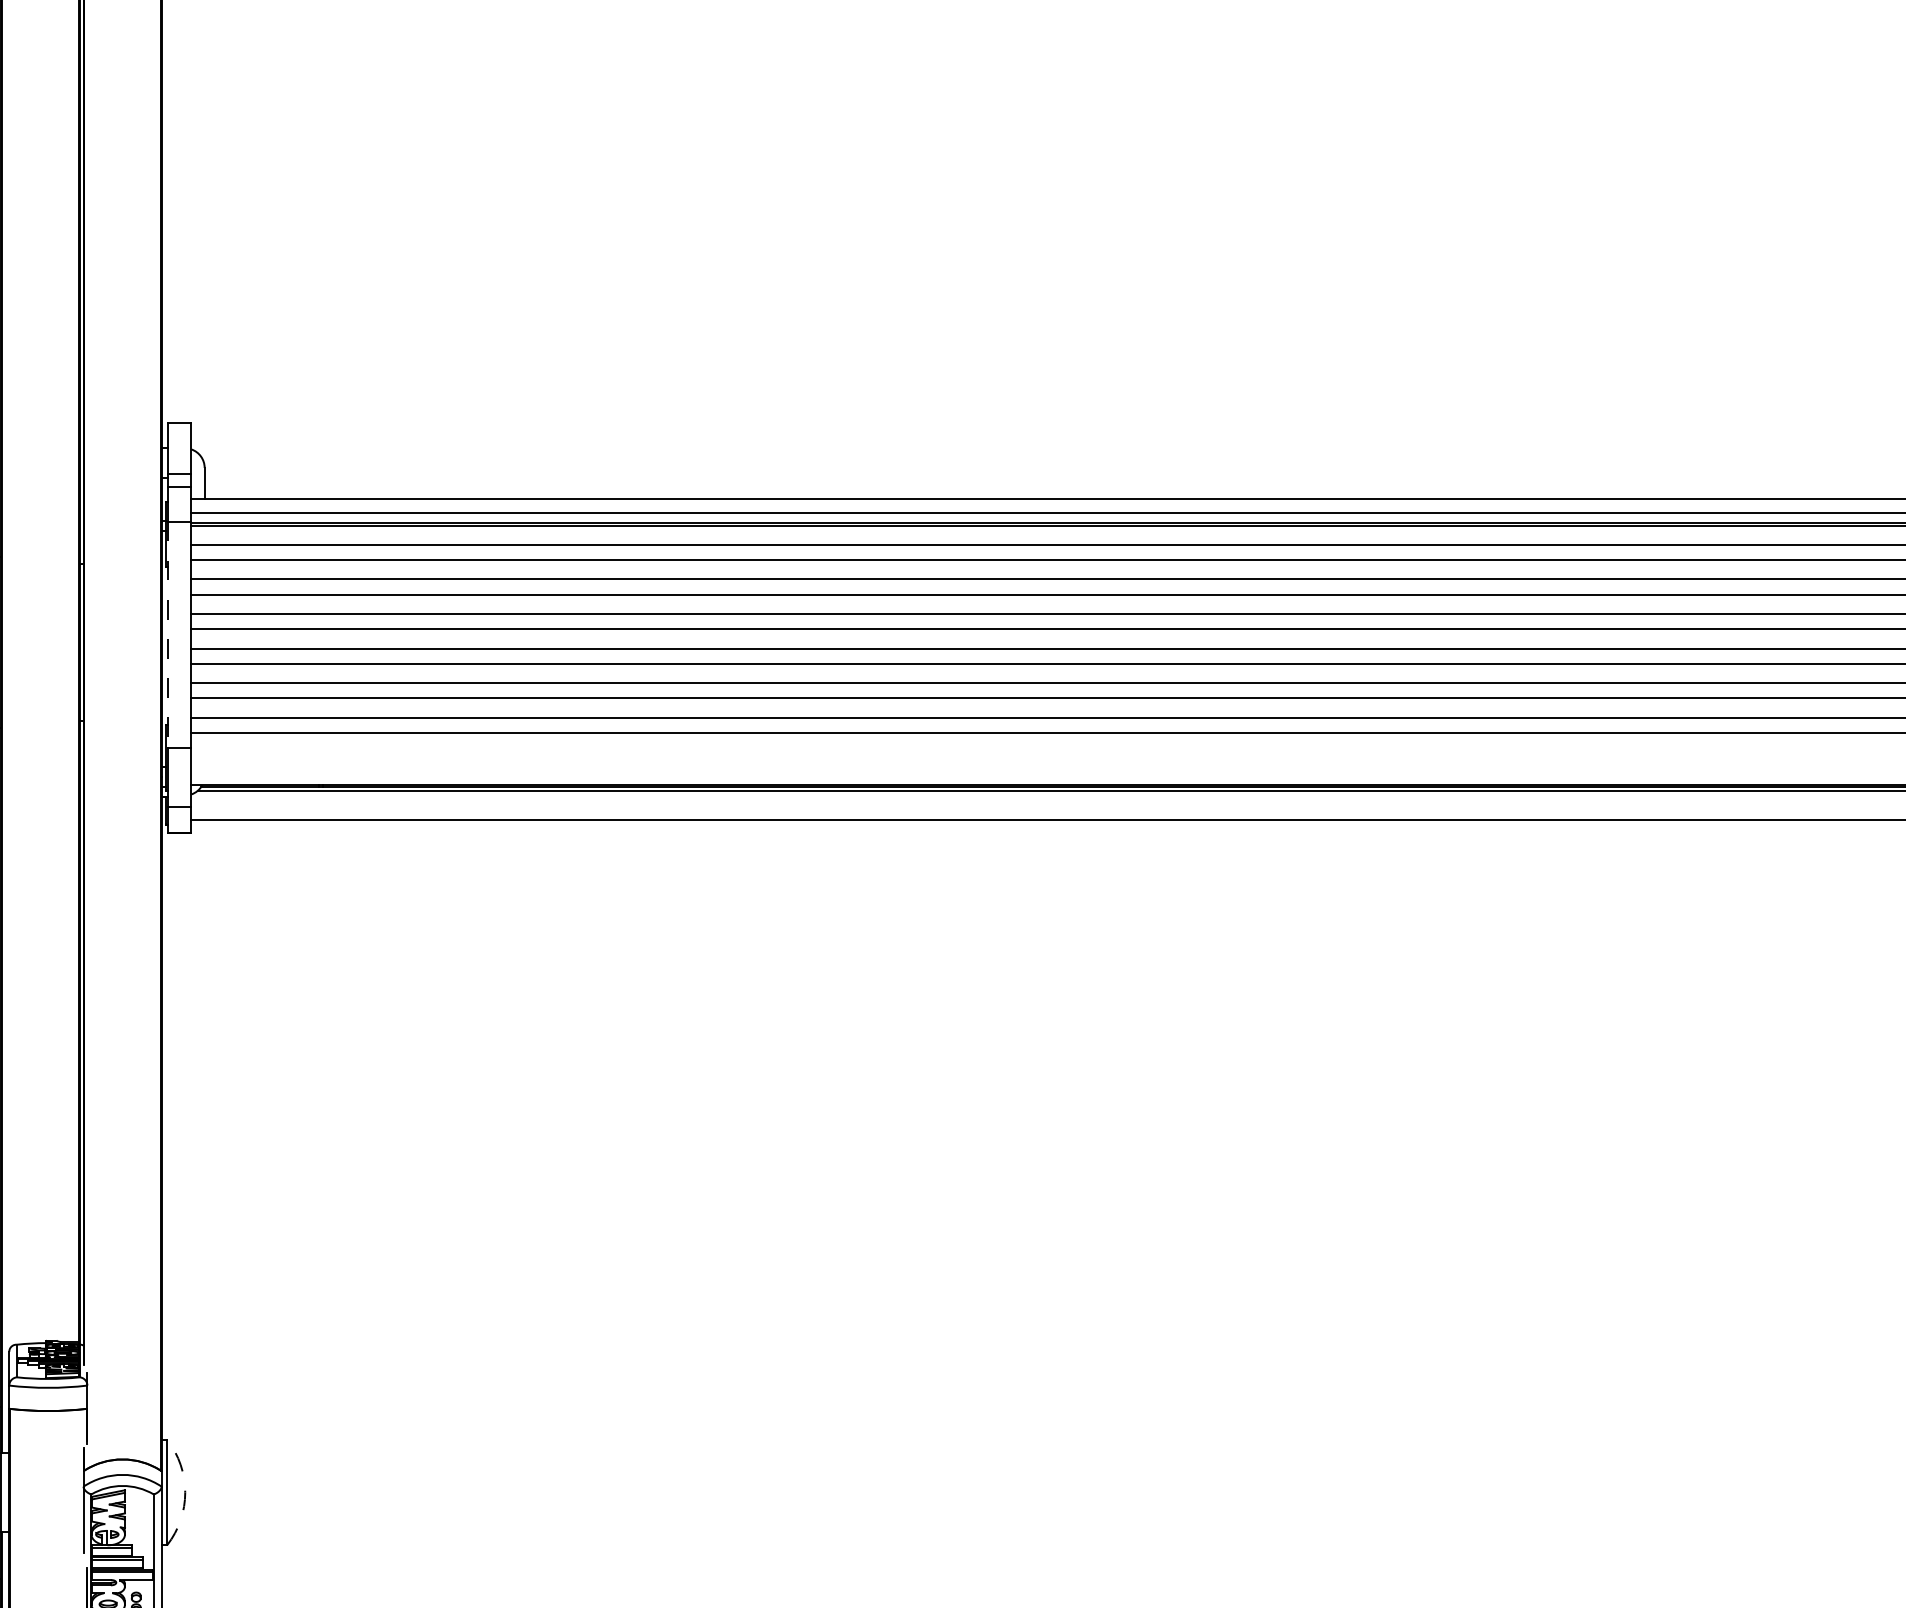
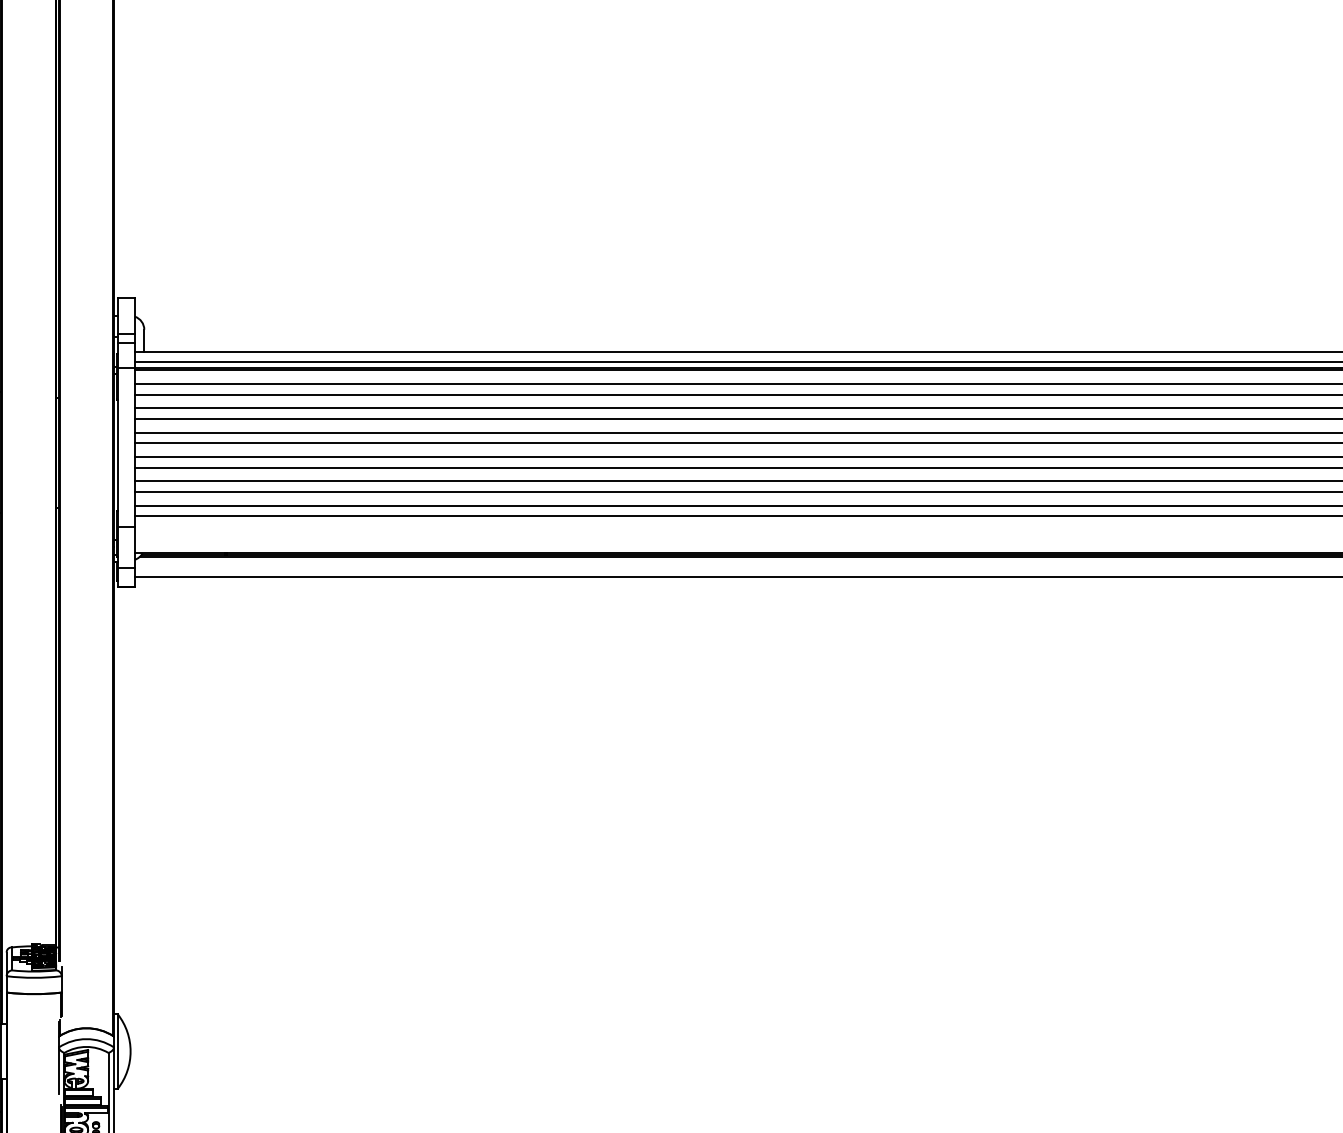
line: (167, 634) -> (118, 447), dashed -> solid
arc: (185, 1492) -> (130, 1051), dashed -> solid

